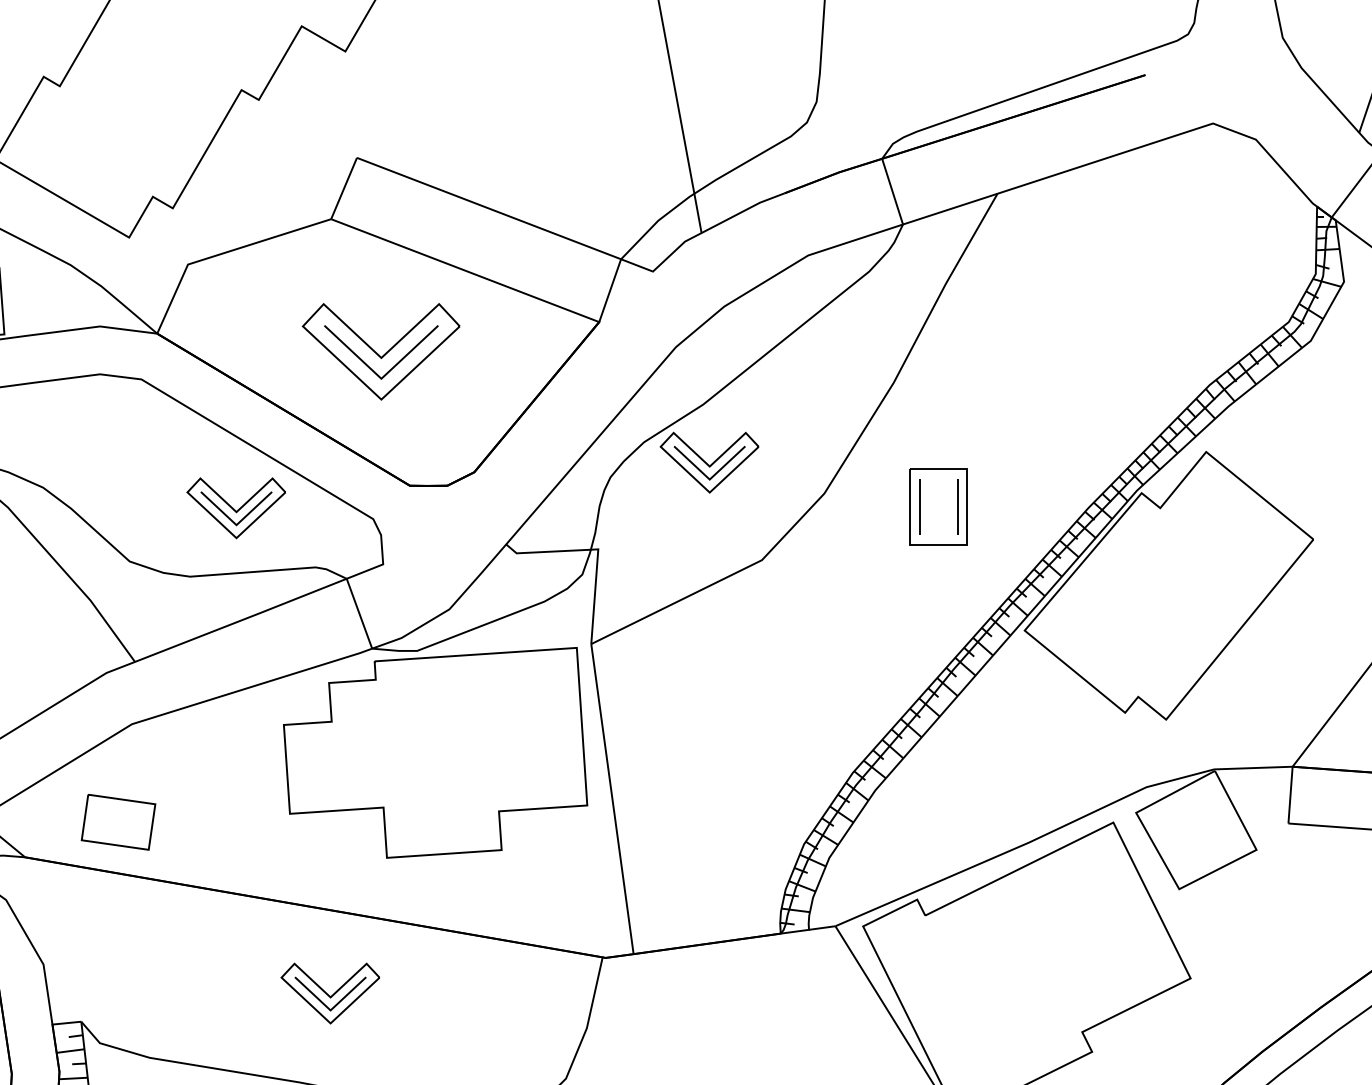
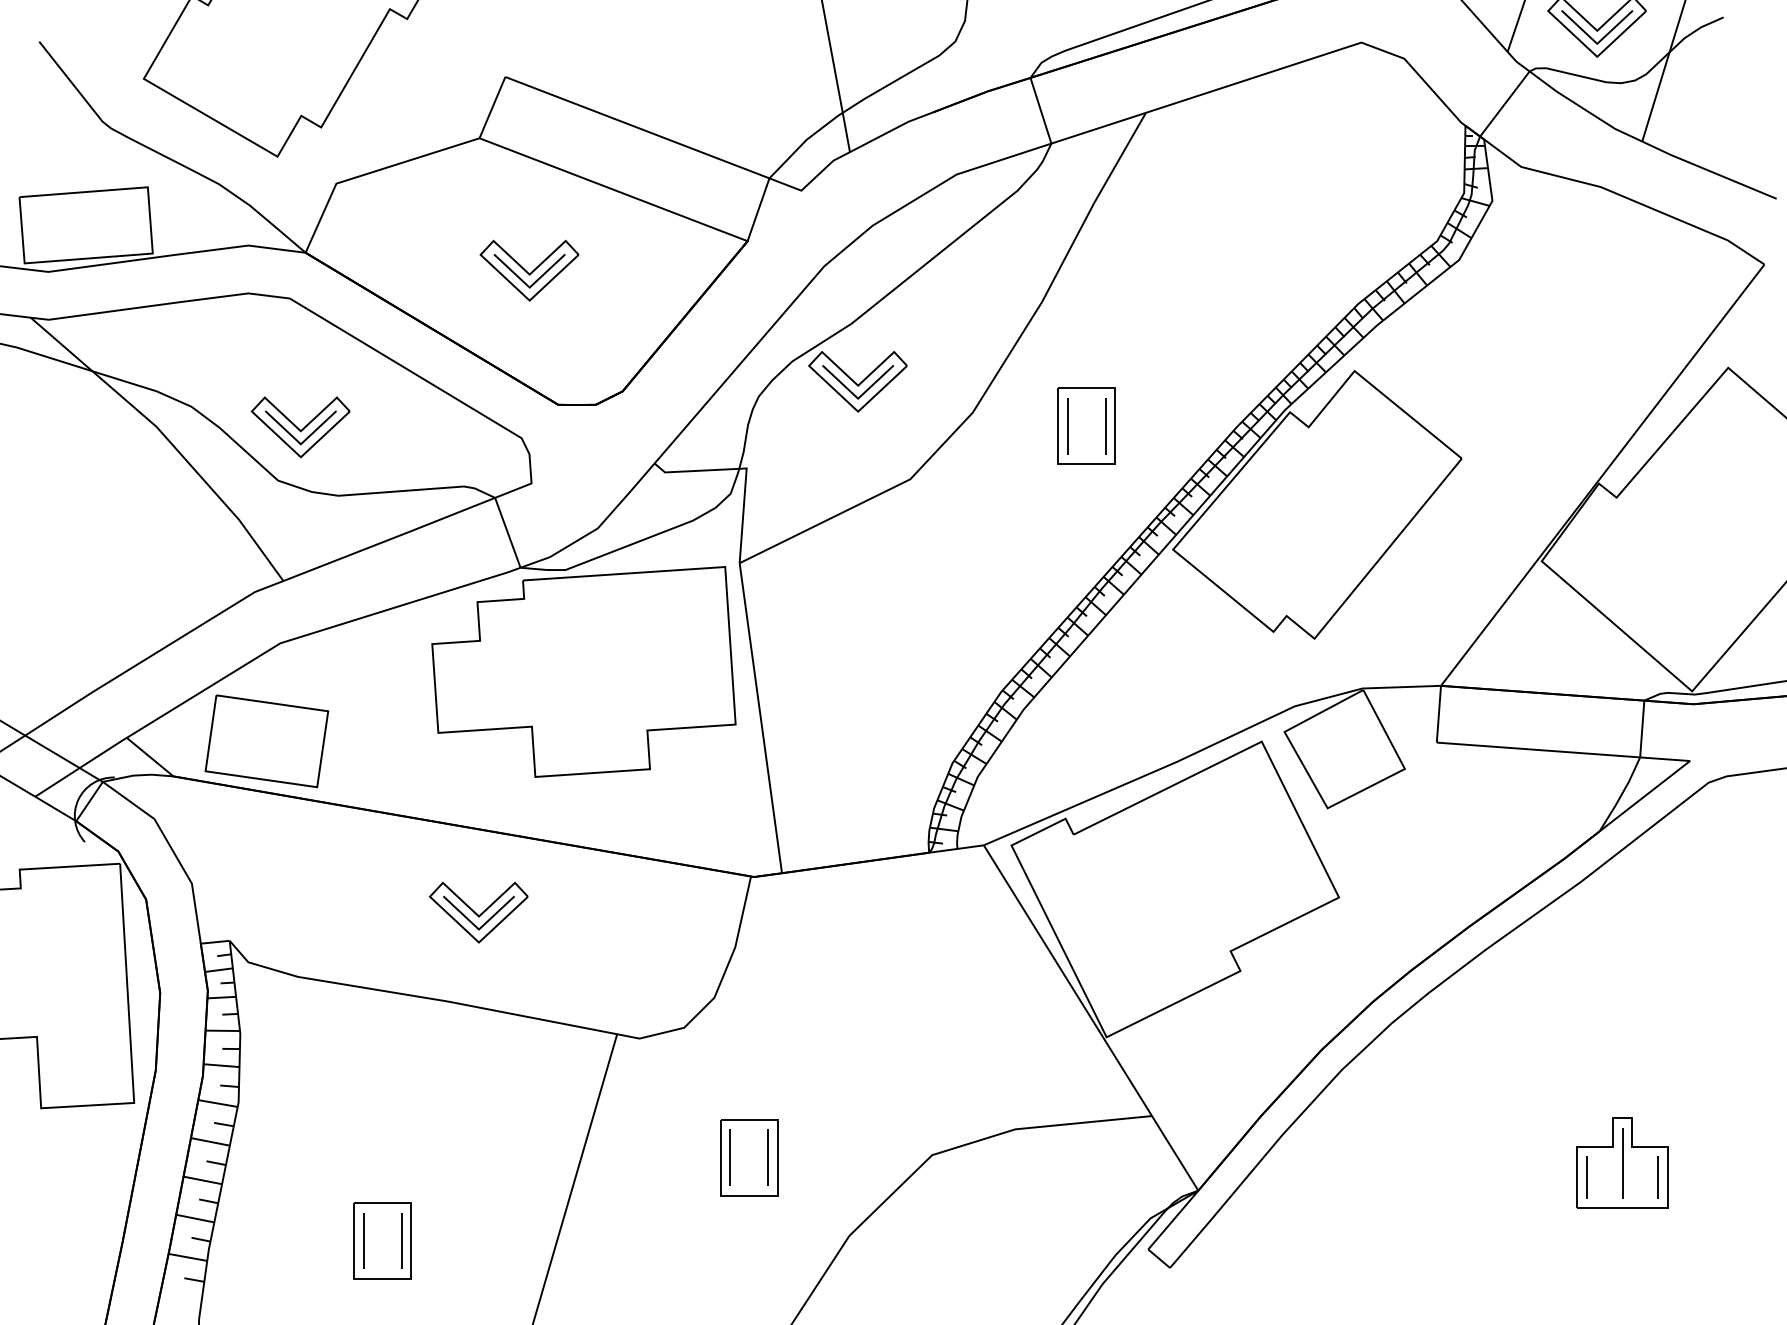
part: (381, 351) -> (529, 270), size x0.62
part: (236, 508) -> (300, 427), moved
part: (118, 822) -> (266, 741), size x1.67

